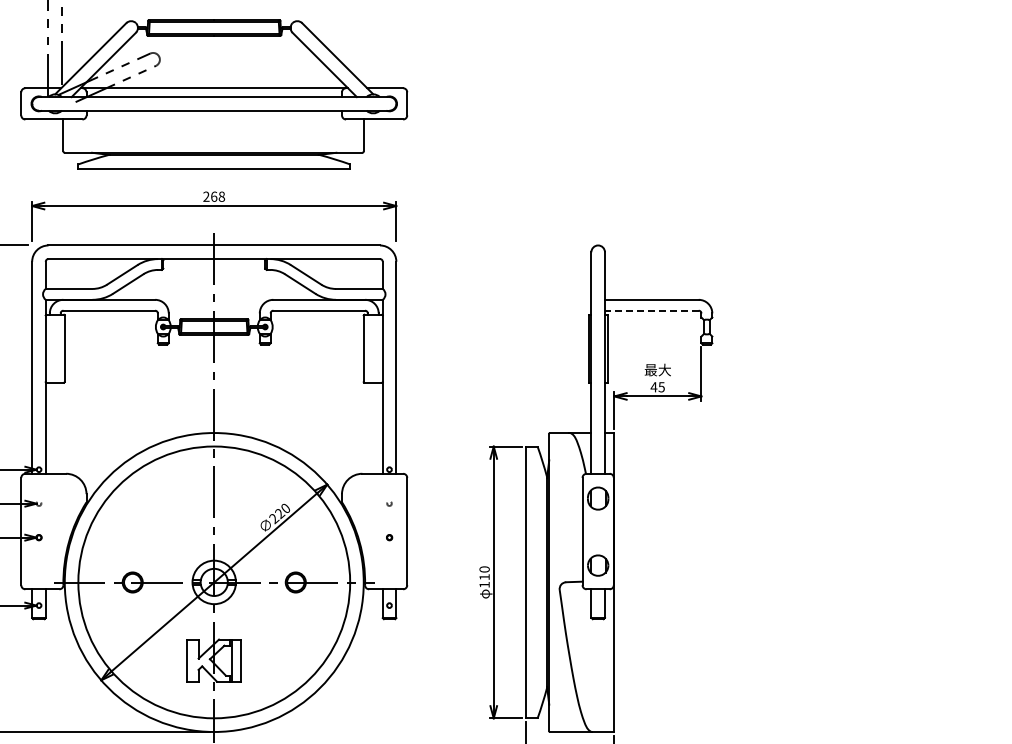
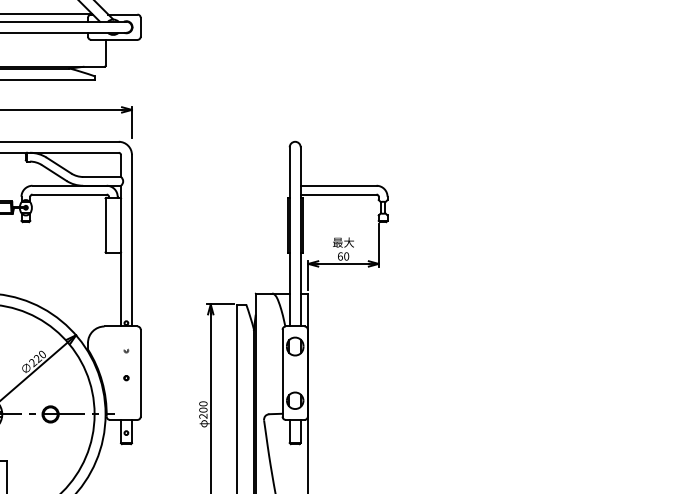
line: (651, 310) -> (338, 194), dashed -> solid
text: (657, 387) -> (343, 256), 45 -> 60
text: (484, 581) -> (203, 413), 110 -> 200

